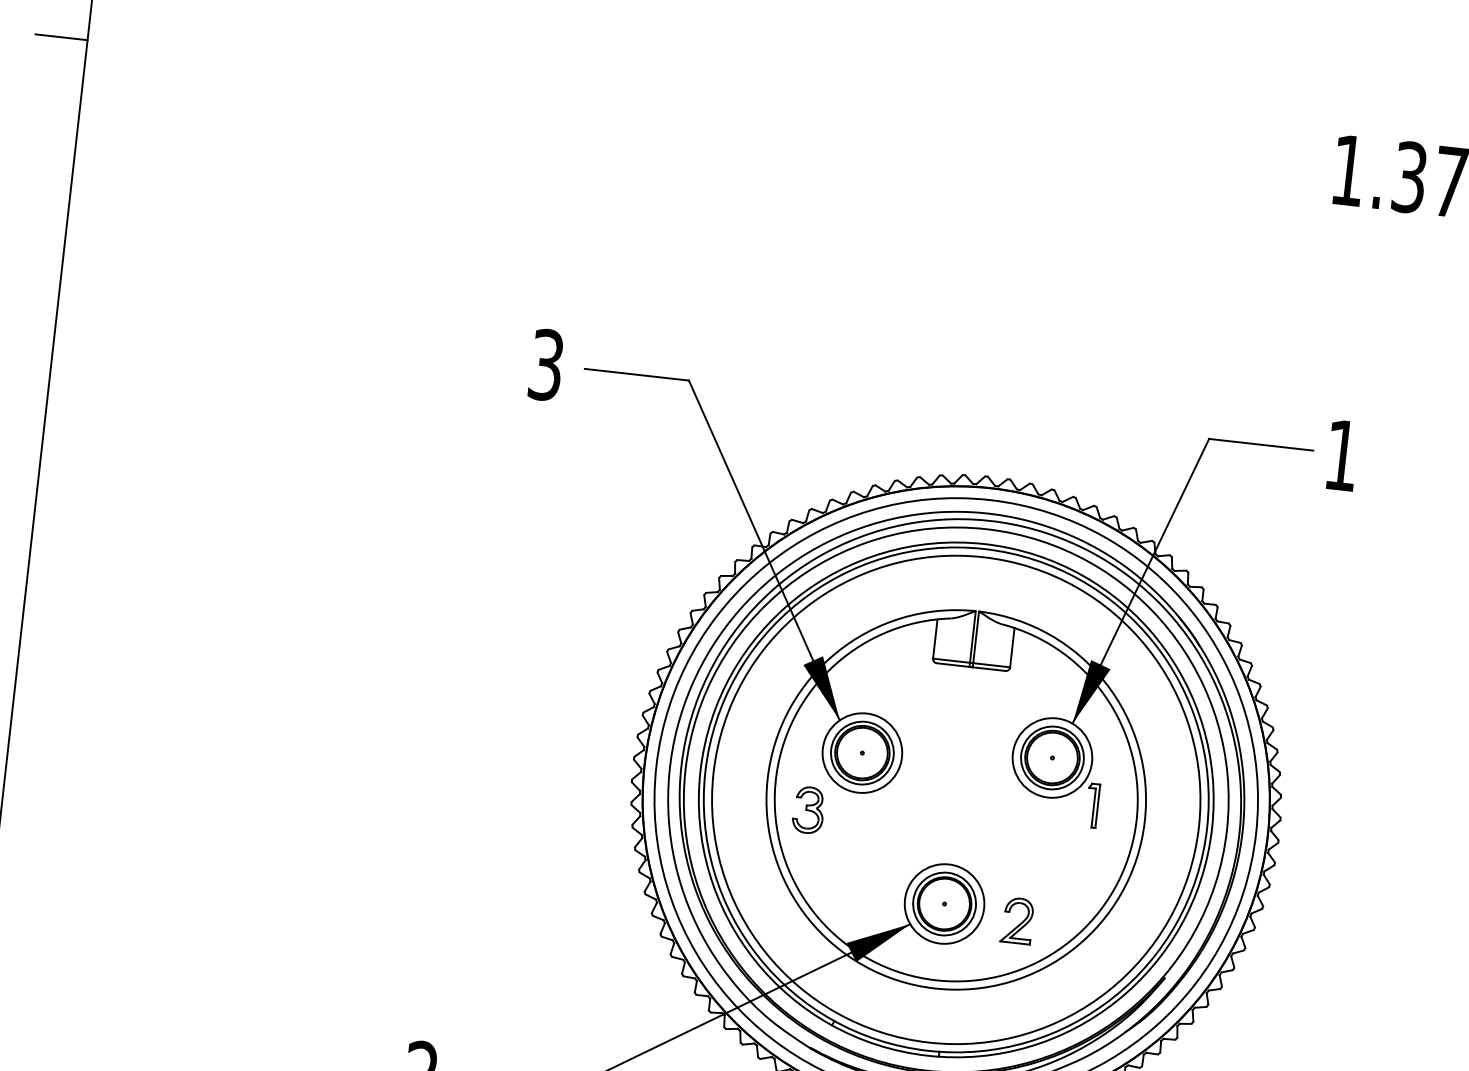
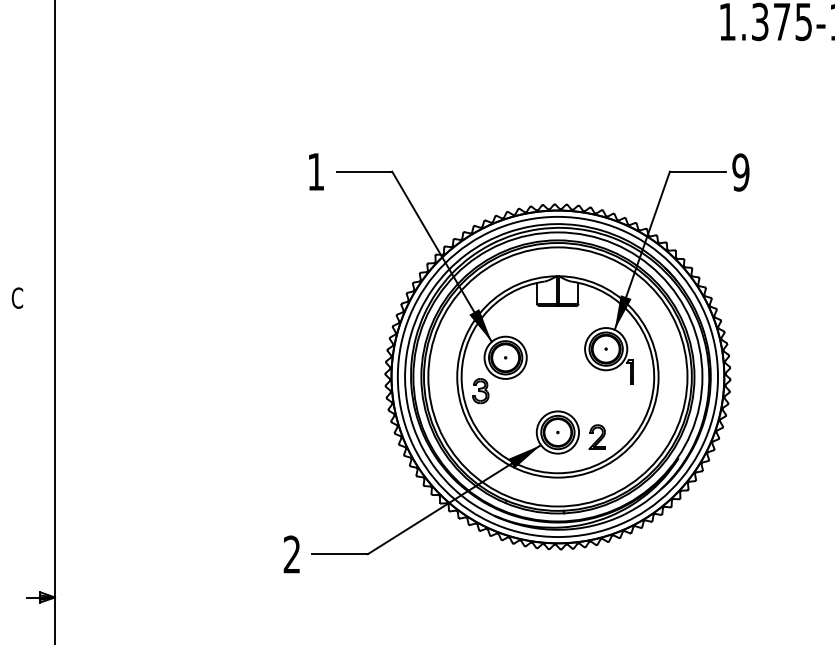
line: (60, 36) -> (40, 27), removed
text: (547, 364) -> (316, 171), 3 -> 1
text: (1341, 455) -> (740, 172), 1 -> 9

